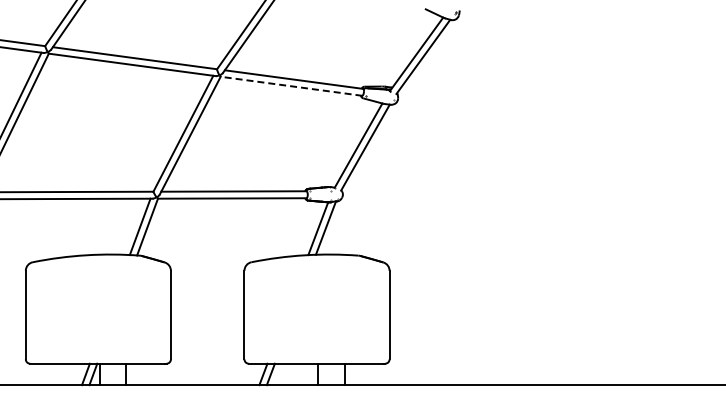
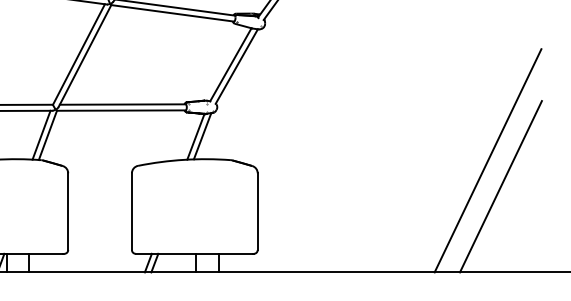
line: (291, 86) -> (172, 13), dashed -> solid
line: (654, 256) -> (487, 160), added
line: (669, 286) -> (500, 186), added

